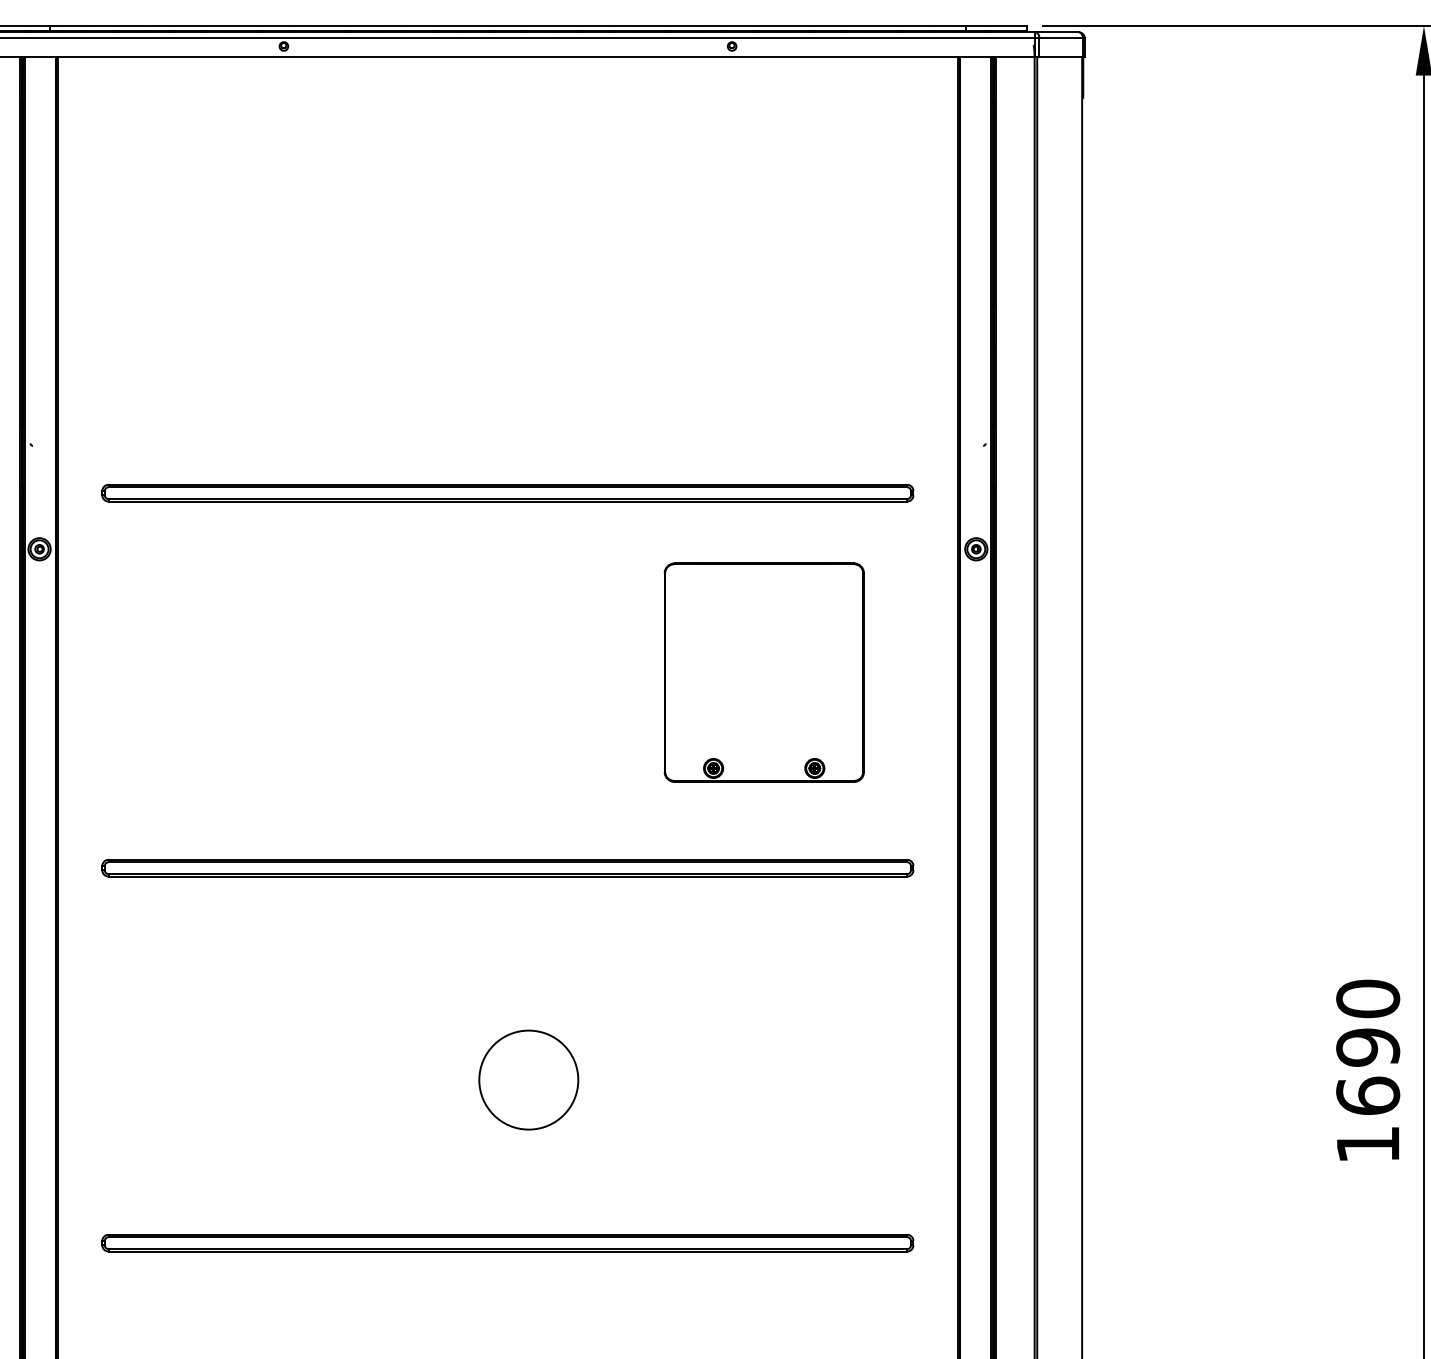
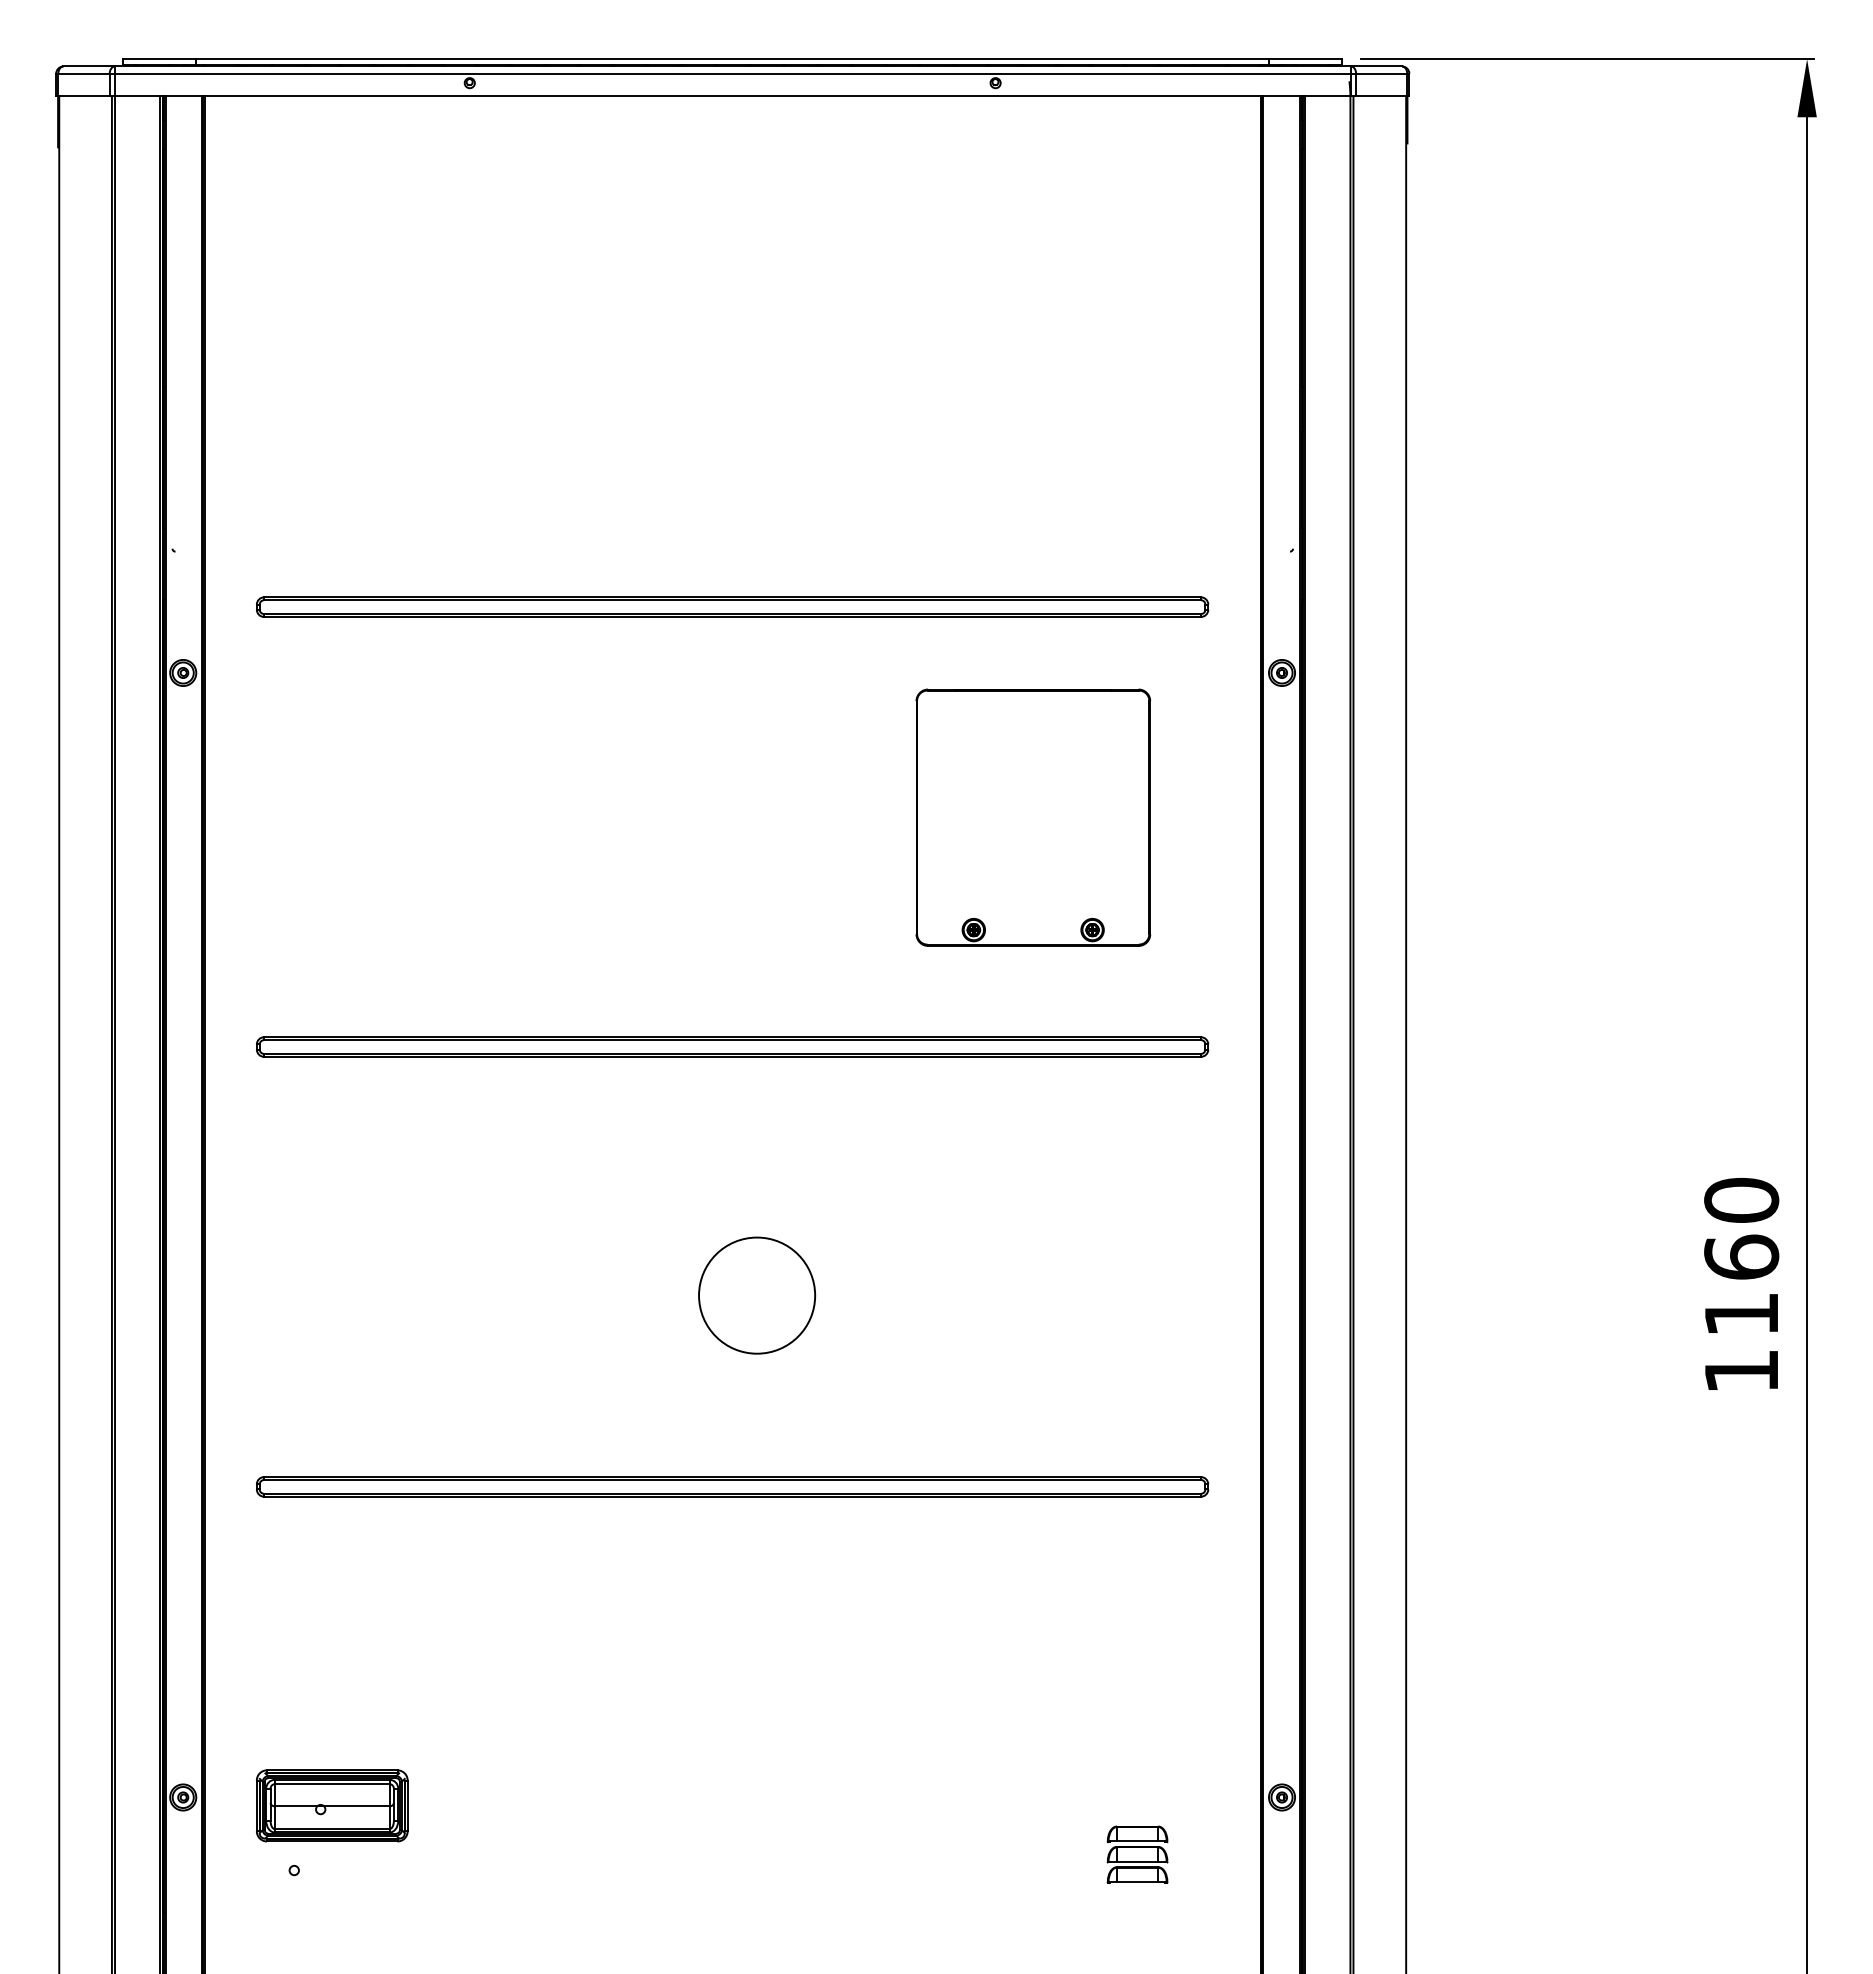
text: (1368, 1071) -> (1741, 1285), 1690 -> 1160

